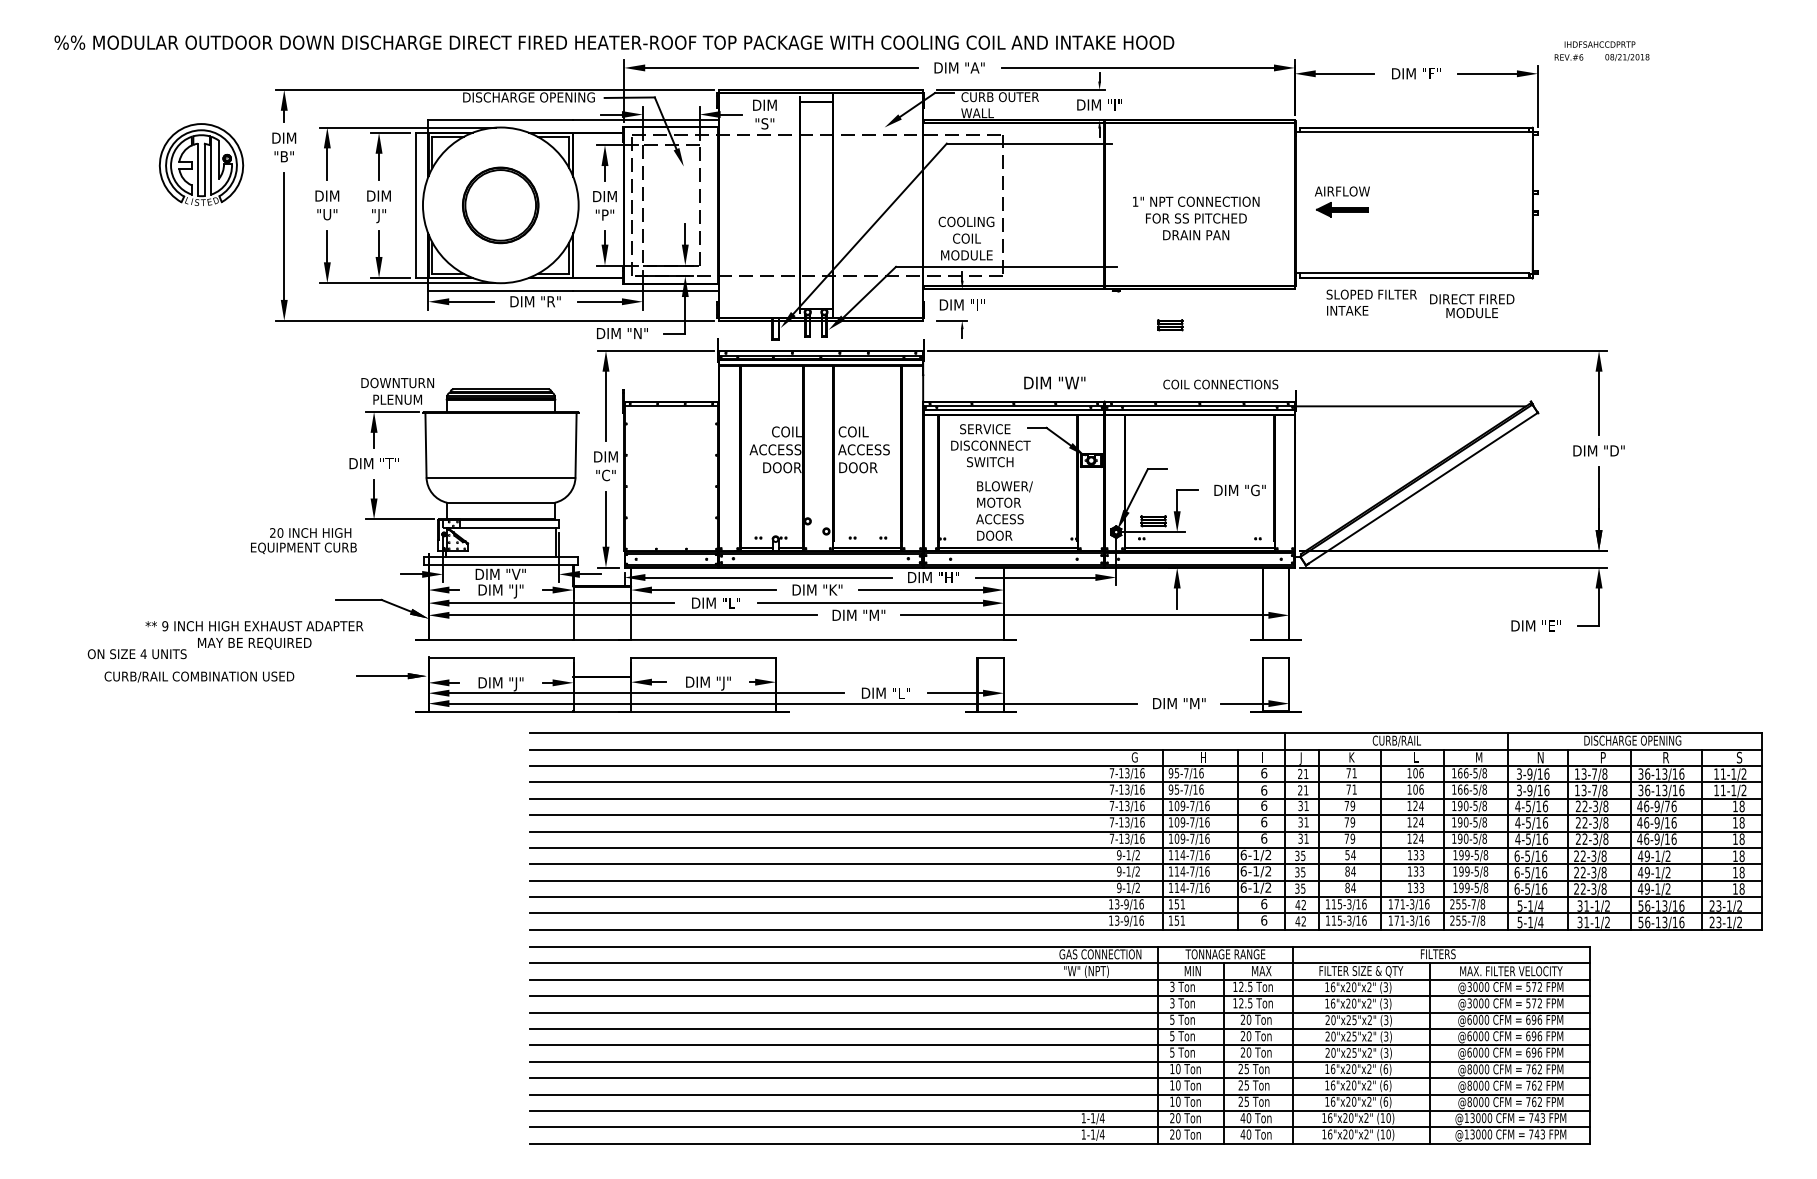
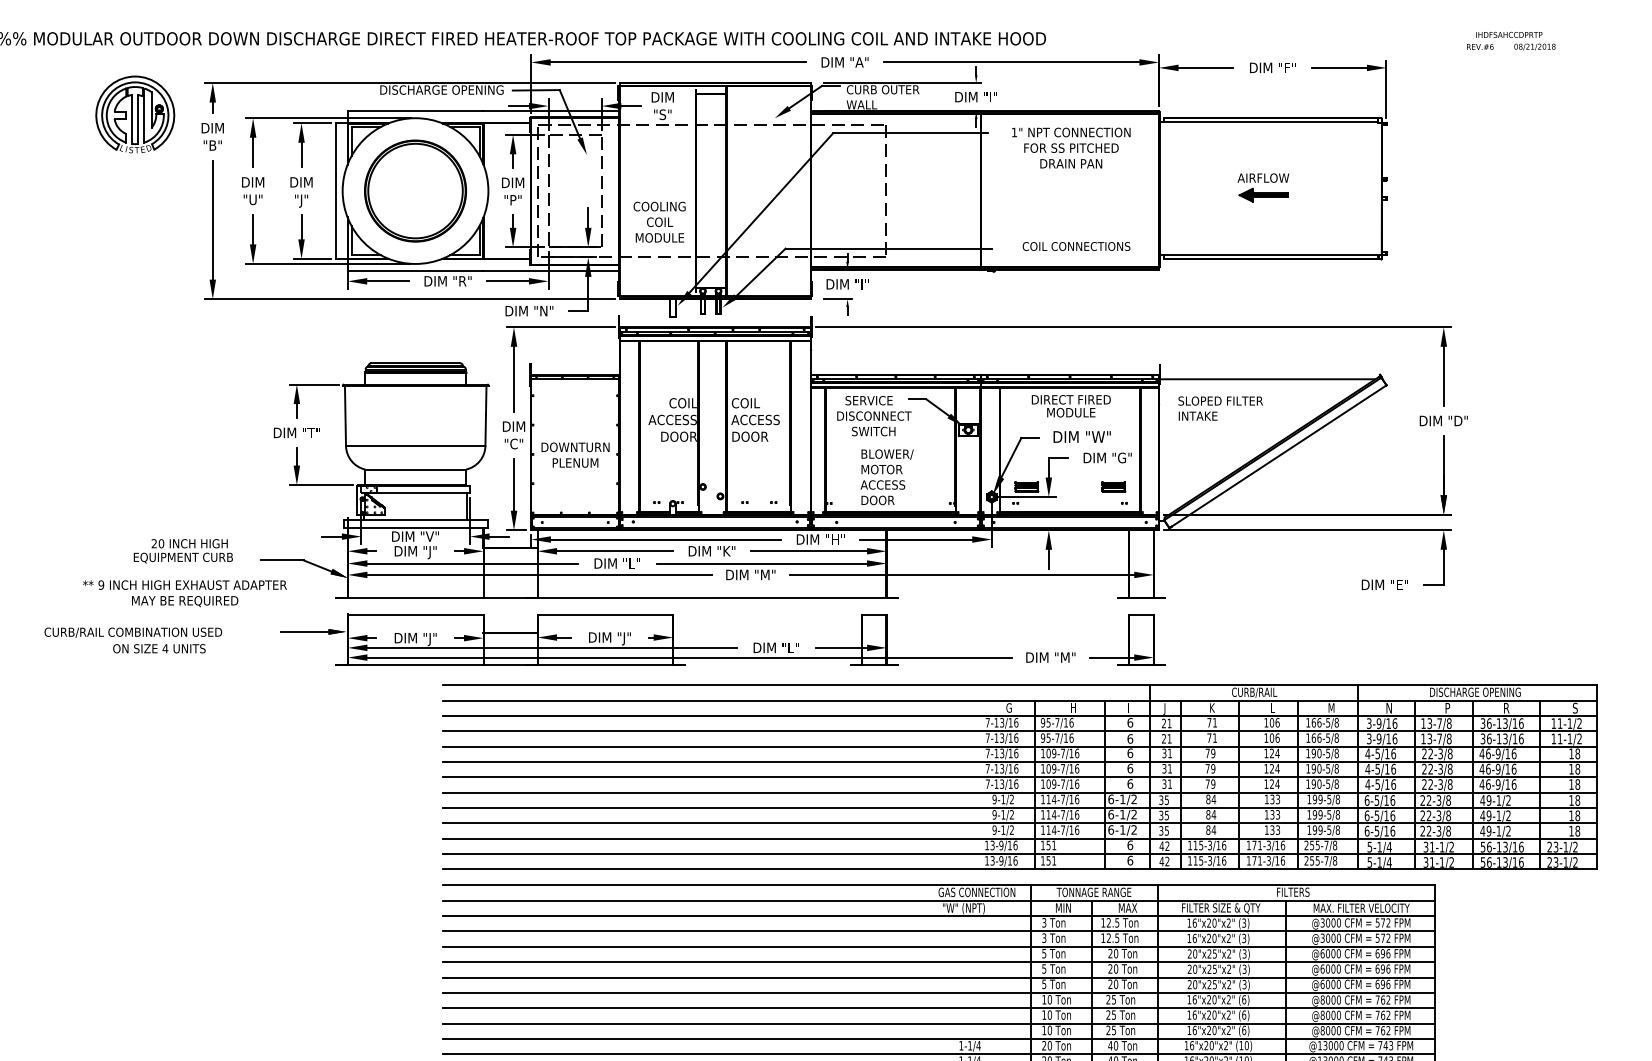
text: (1601, 50) -> (1510, 40), moved
part: (201, 164) -> (135, 114), moved
part: (1342, 201) -> (1263, 187), moved
part: (500, 205) -> (415, 191), size x1.43
text: (1196, 218) -> (1071, 148), moved
text: (966, 238) -> (659, 222), moved
text: (1371, 302) -> (1220, 408), moved
text: (1472, 306) -> (1071, 406), moved
part: (1170, 325) -> (1113, 487), moved
text: (1054, 382) -> (1081, 436), moved
text: (1220, 384) -> (1076, 246), moved
text: (397, 391) -> (575, 455), moved
text: (303, 541) -> (183, 551), moved
text: (136, 654) -> (158, 649), moved
text: (1667, 806) -> (1507, 753), 46-9/76 -> 46-9/16
text: (1347, 855) -> (1208, 799), 54 -> 84

